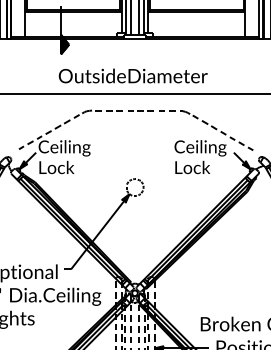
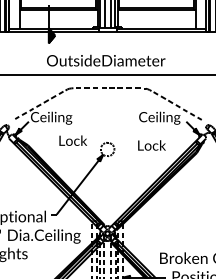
text: (56, 167) -> (72, 140), moved
text: (192, 167) -> (151, 145), moved

